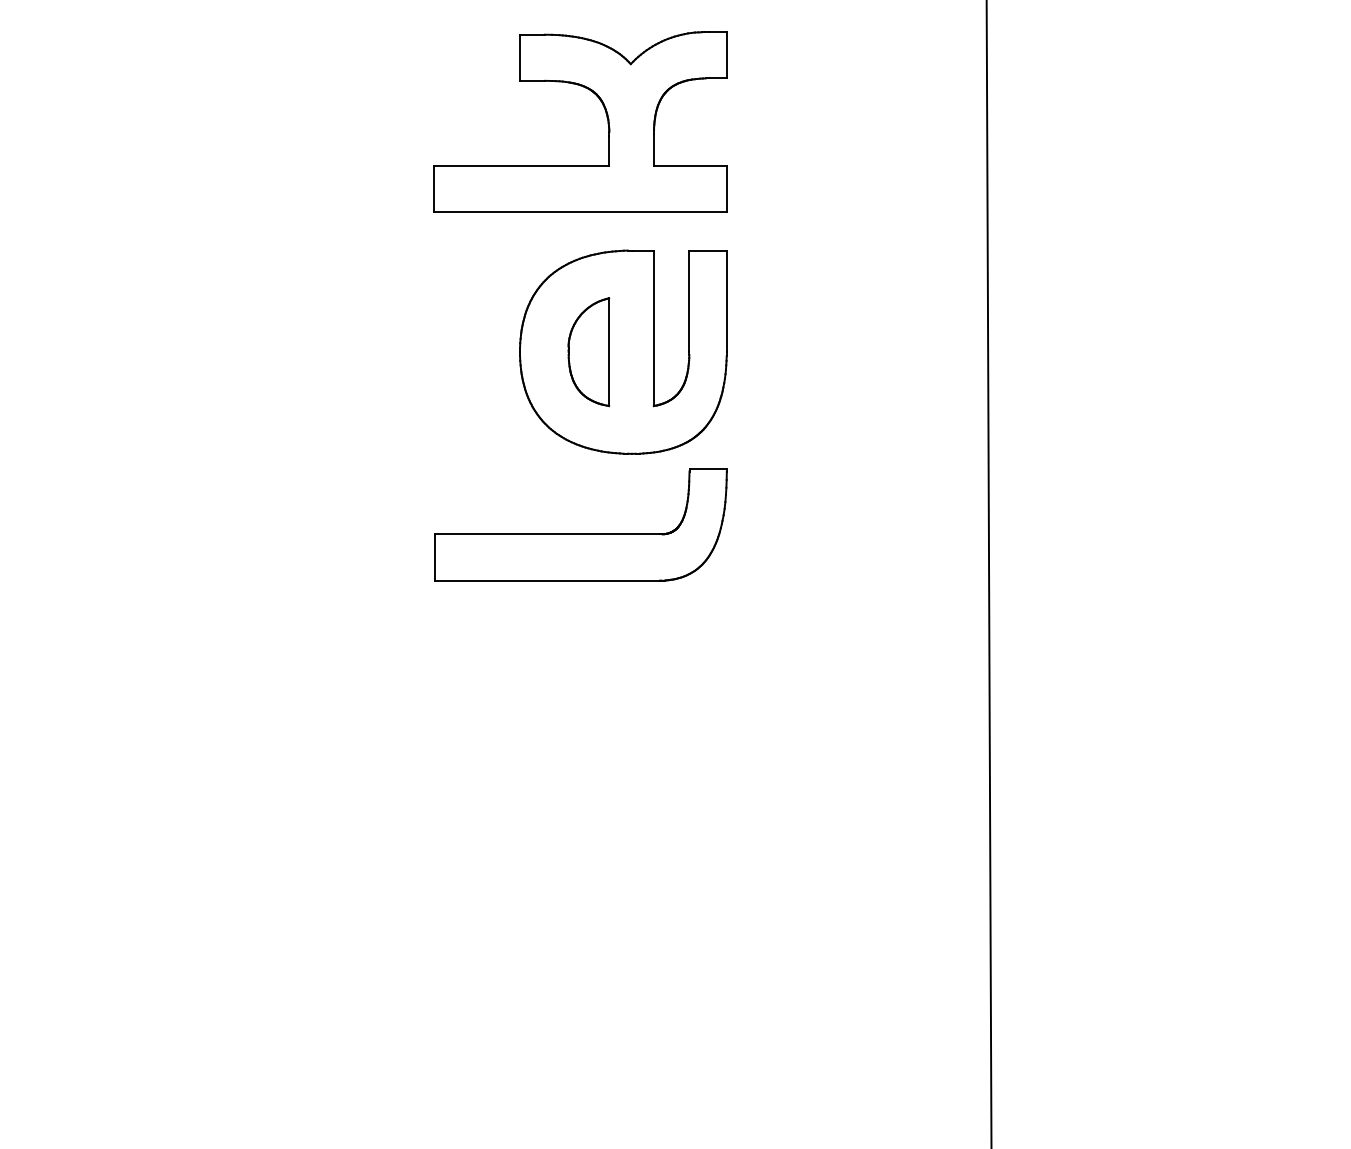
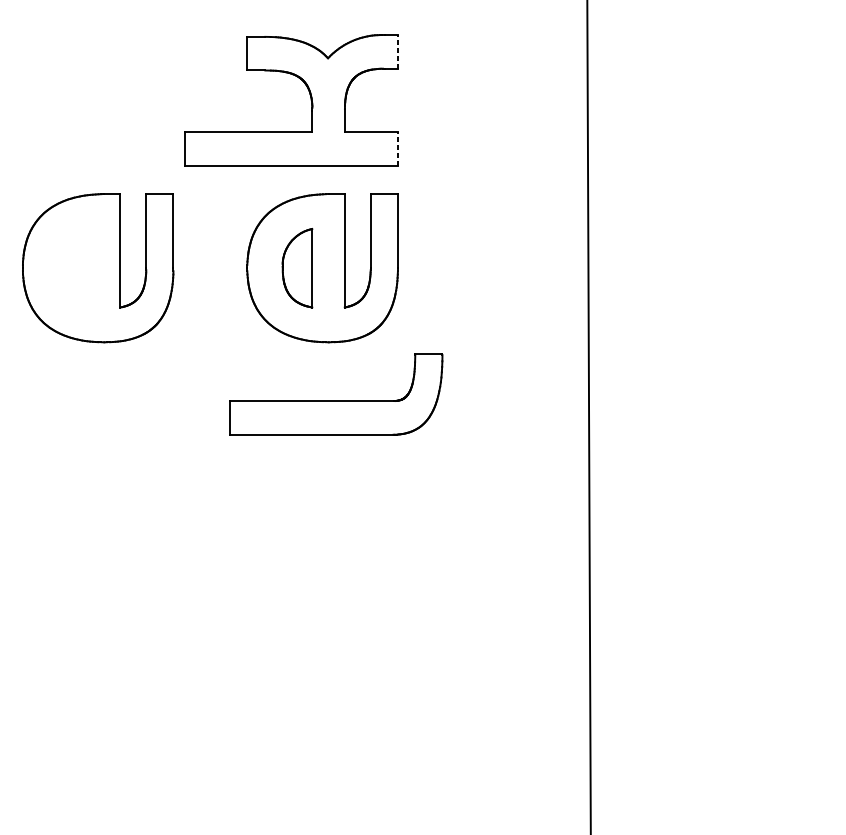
line: (726, 54) -> (397, 51), solid -> dashed
line: (726, 188) -> (397, 148), solid -> dashed
part: (315, 351) -> (98, 267), added
part: (580, 533) -> (335, 400), moved

